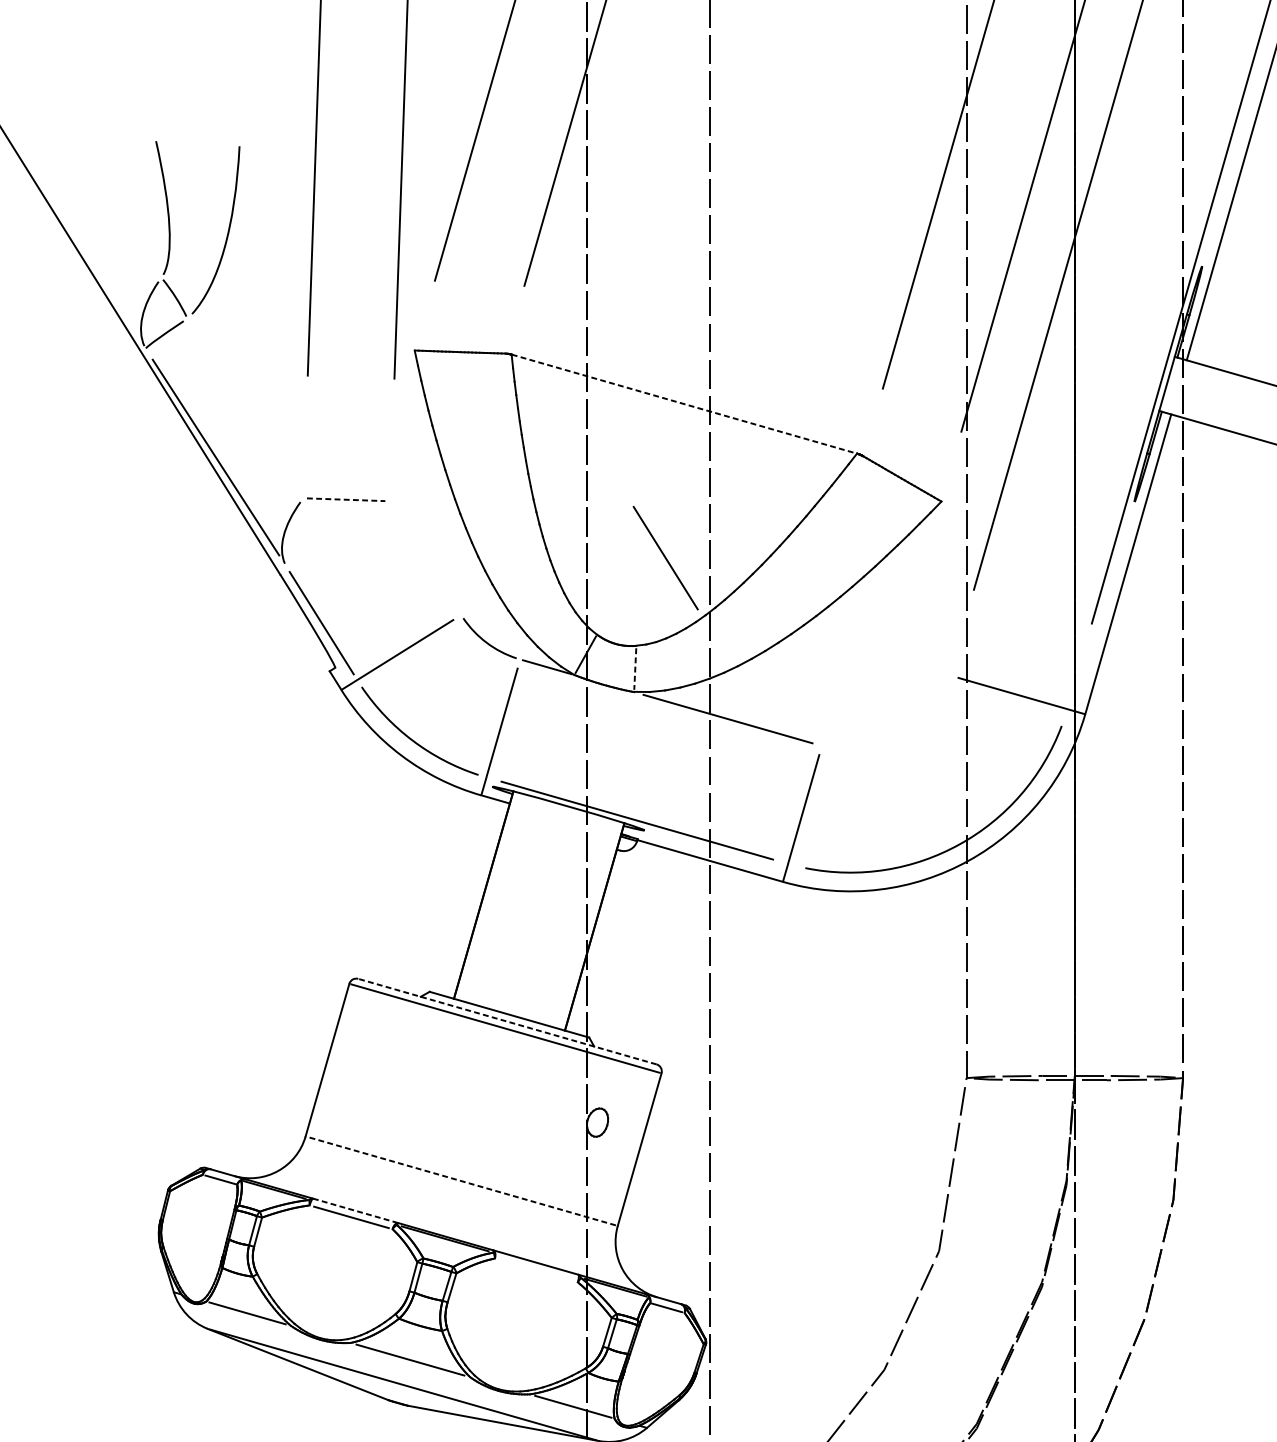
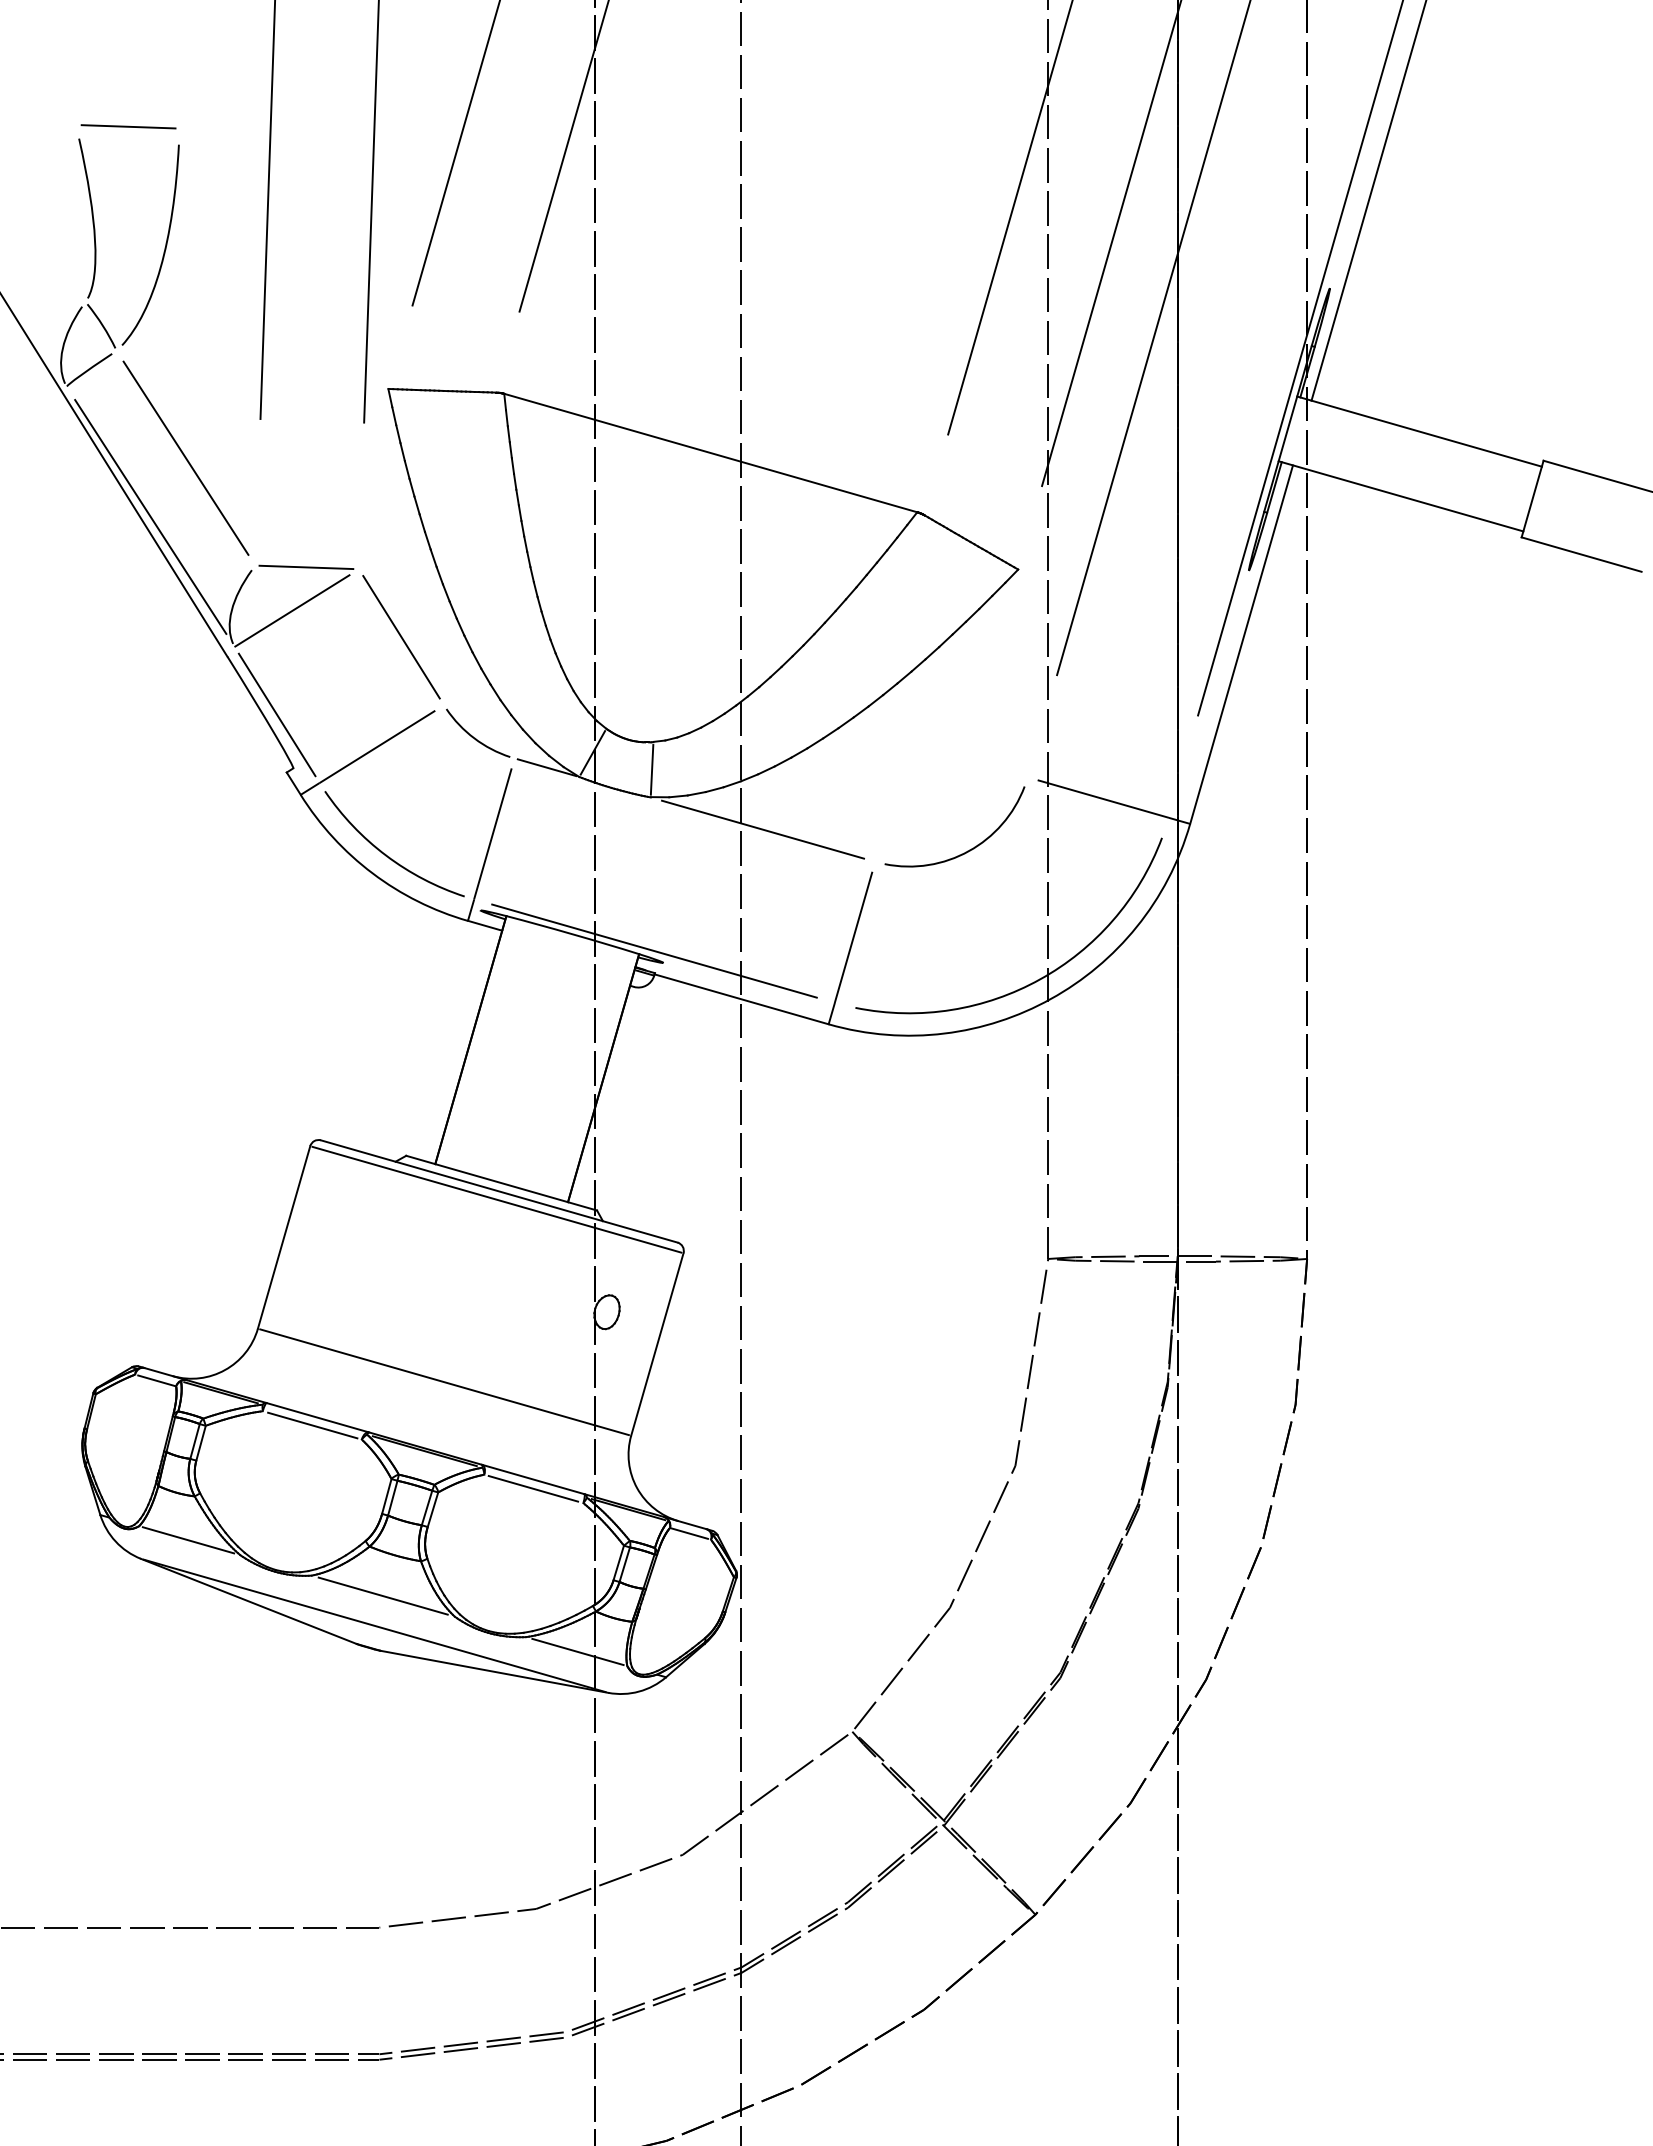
line: (197, 131) -> (128, 126), added
line: (684, 404) -> (710, 453), dashed -> solid
line: (245, 407) -> (185, 457), added
line: (346, 499) -> (306, 567), dashed -> solid
line: (334, 535) -> (292, 610), added
line: (665, 558) -> (401, 637), moved
line: (635, 668) -> (652, 769), dashed -> solid
arc: (899, 736) -> (967, 850), added
line: (507, 1021) -> (499, 1191), dashed -> solid
line: (461, 1181) -> (444, 1382), dashed -> solid
line: (356, 1210) -> (318, 1417), dashed -> solid
line: (536, 1270) -> (533, 1488), added

